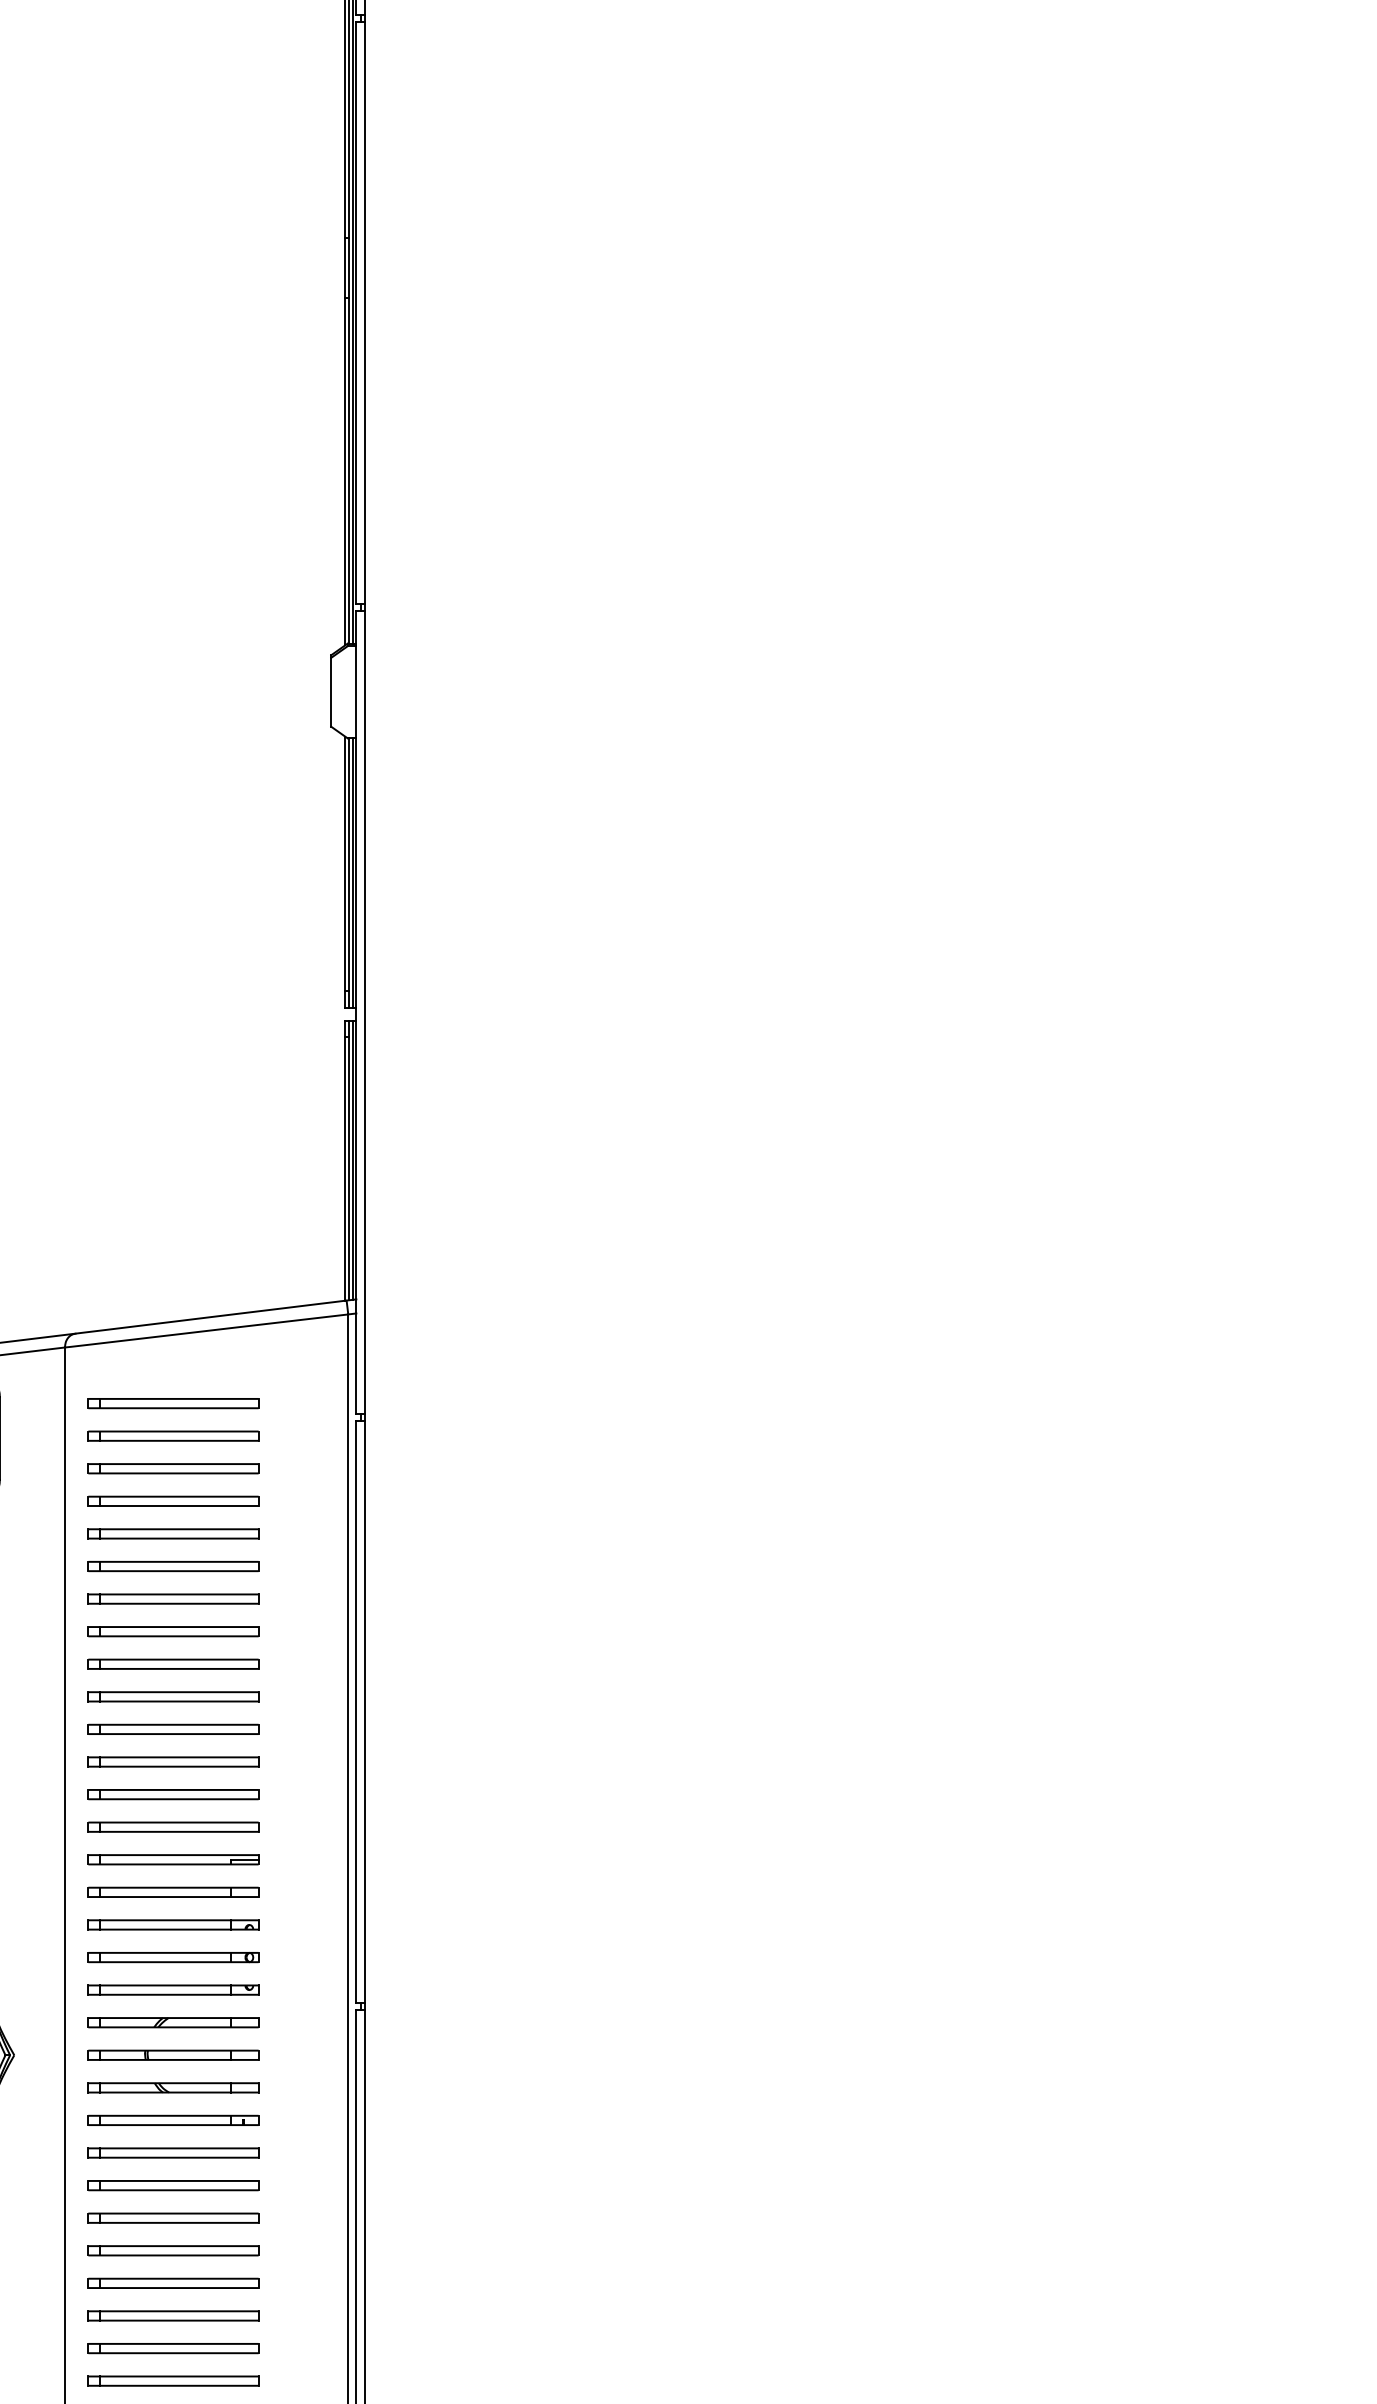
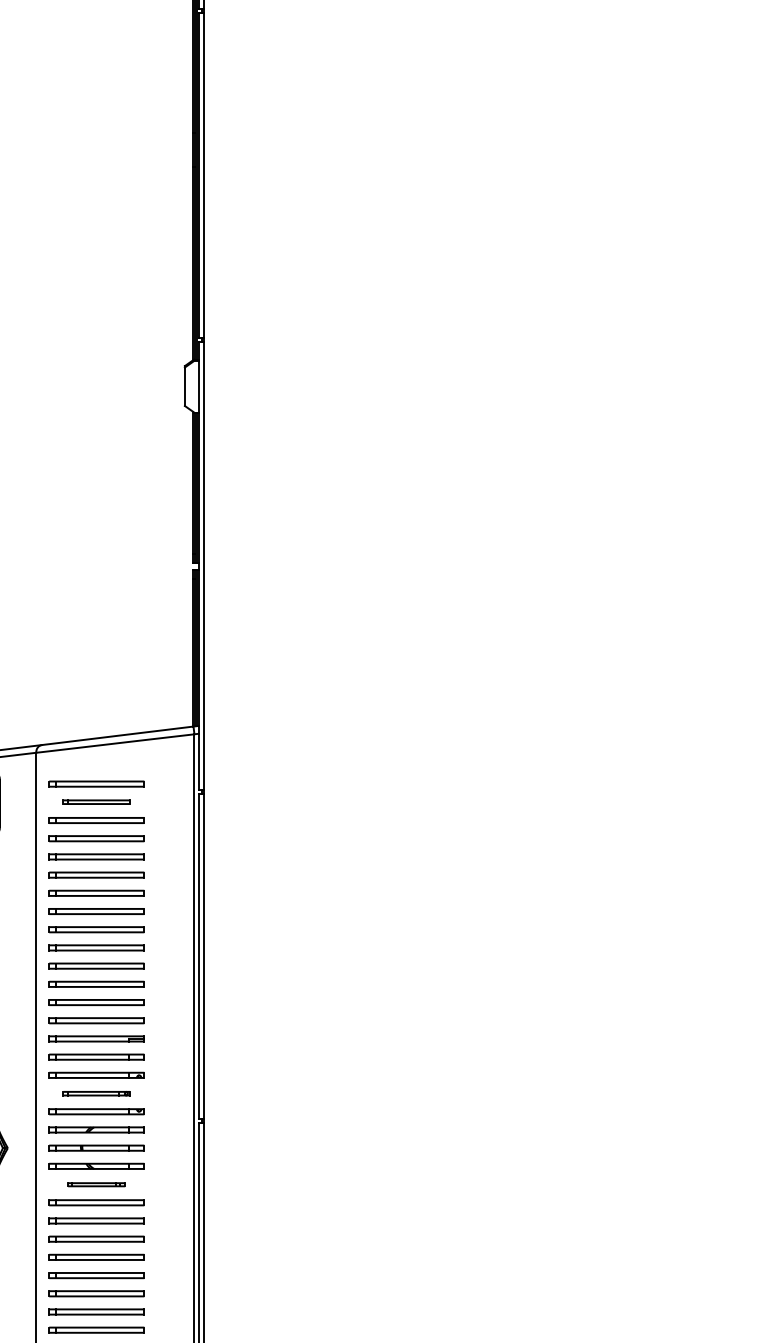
part: (172, 1434) -> (96, 801), size x0.7
part: (172, 1957) -> (96, 1093), size x0.7
part: (172, 2120) -> (96, 1184), size x0.6

